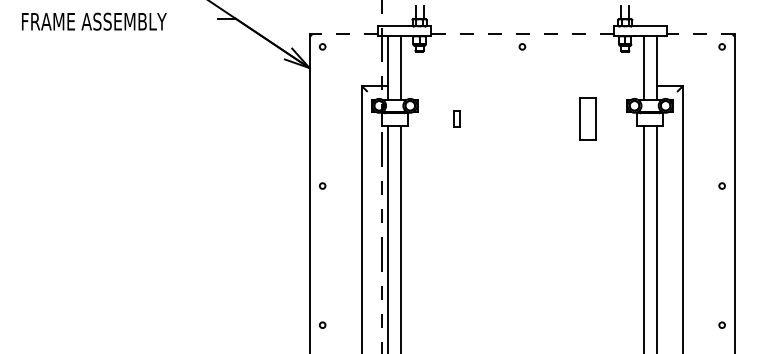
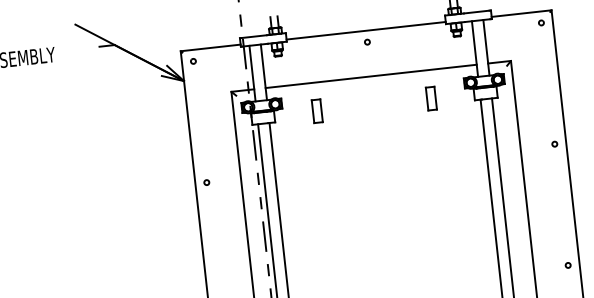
line: (343, 33) -> (210, 47), dashed -> solid
line: (521, 33) -> (365, 30), dashed -> solid
line: (700, 33) -> (521, 13), dashed -> solid
line: (522, 86) -> (371, 76), added
part: (456, 118) -> (316, 110), size x1.67
part: (587, 118) -> (431, 98), size x0.62

